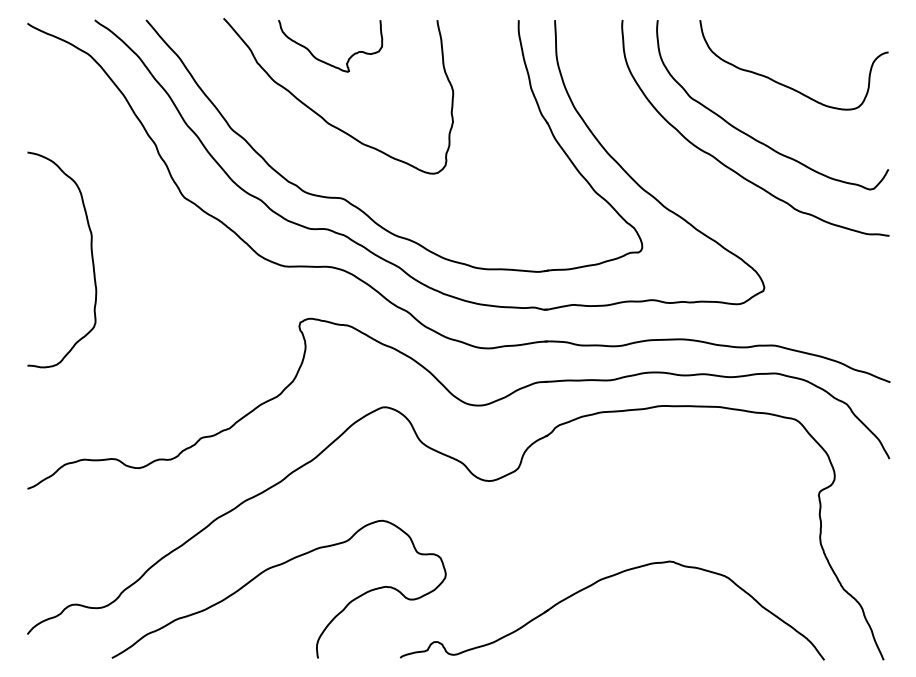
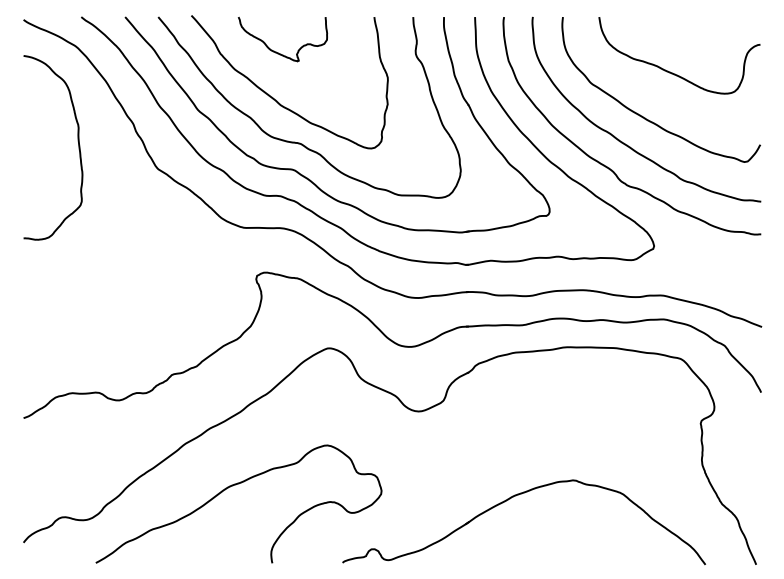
curve: (352, 167) -> (301, 143), added
curve: (709, 194) -> (607, 166), added
curve: (91, 259) -> (78, 147), moved

